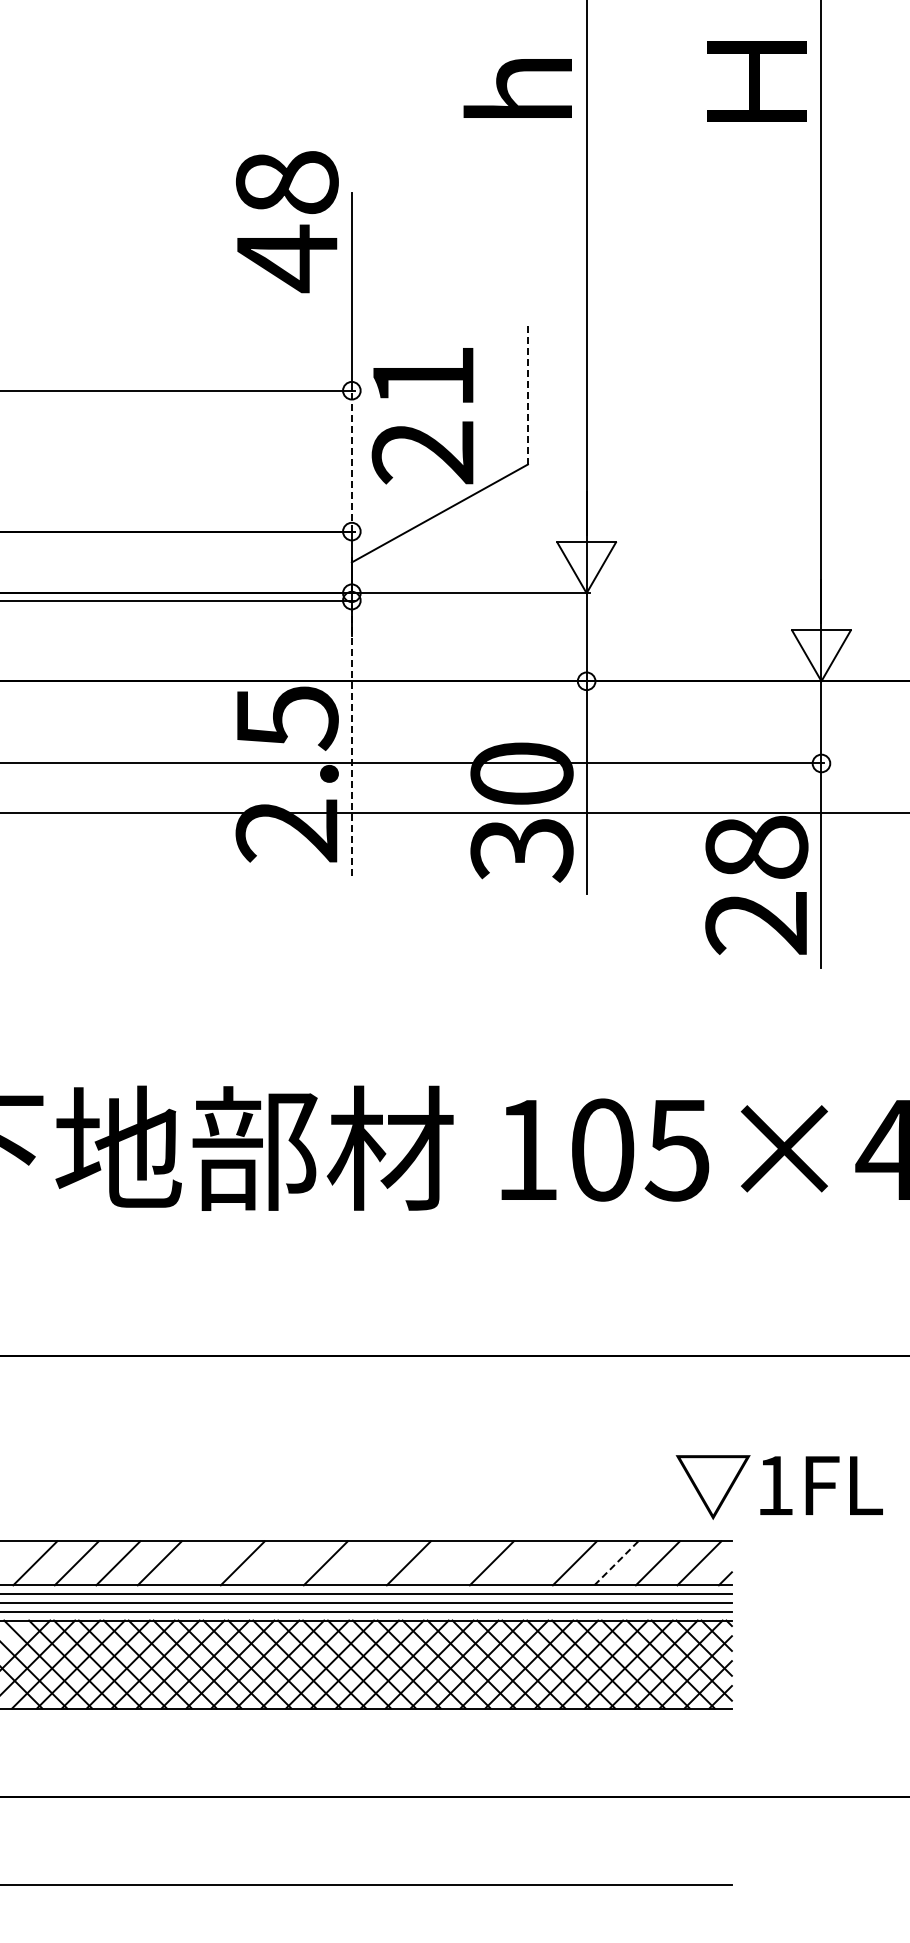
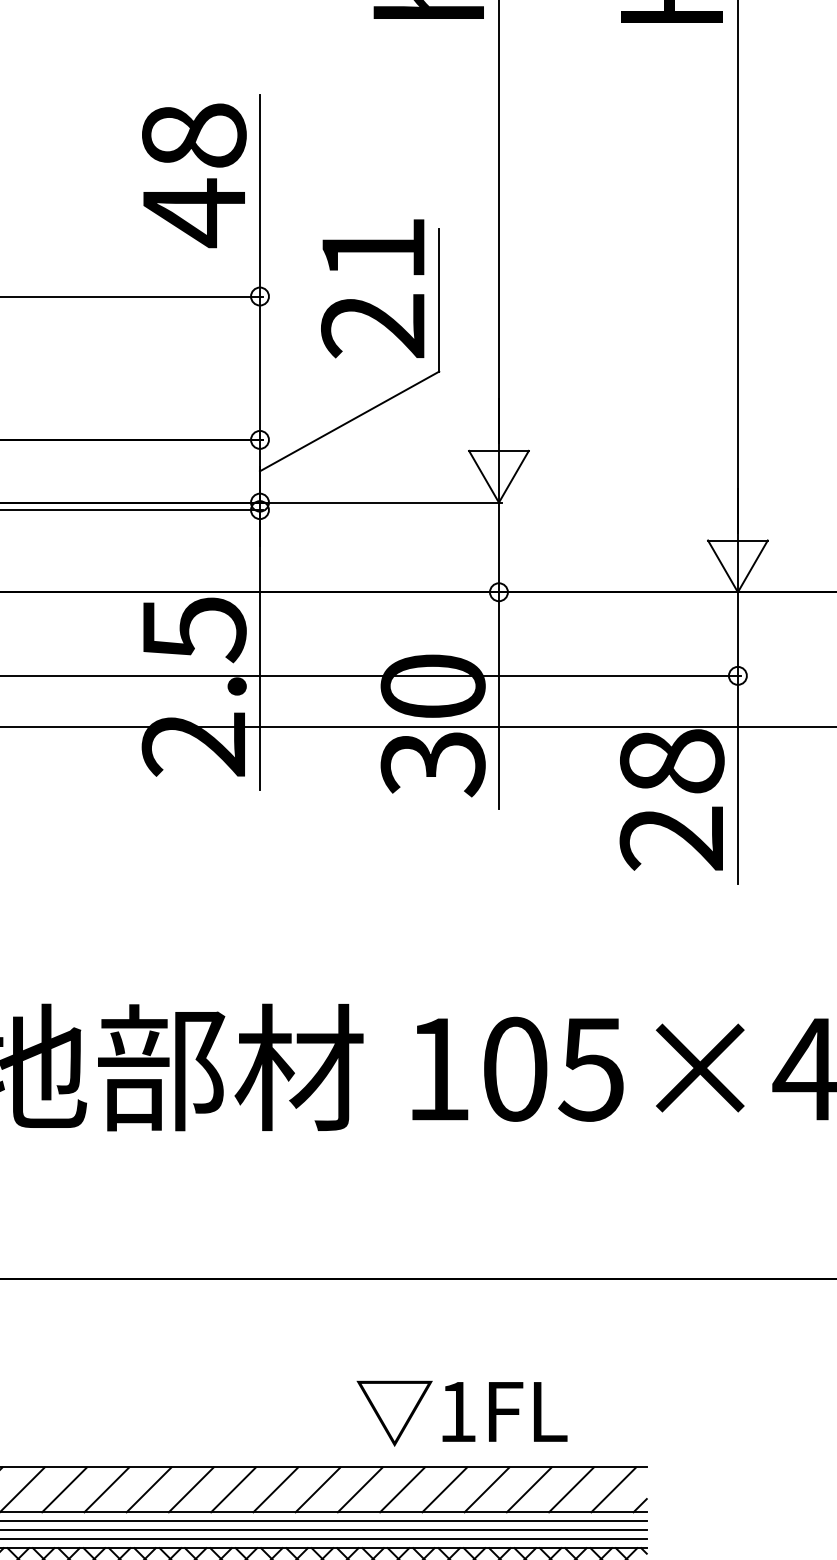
text: (287, 222) -> (194, 176), moved
line: (527, 394) -> (438, 300), dashed -> solid
text: (422, 416) -> (372, 289), moved
line: (351, 460) -> (259, 367), dashed -> solid
line: (351, 738) -> (259, 650), dashed -> solid
text: (778, 1487) -> (461, 1413), moved
line: (616, 1562) -> (529, 1489), dashed -> solid
line: (201, 1563) -> (106, 1490), added
line: (284, 1563) -> (191, 1490), added
line: (367, 1563) -> (275, 1490), added
line: (450, 1563) -> (360, 1490), added
line: (533, 1563) -> (444, 1490), added

